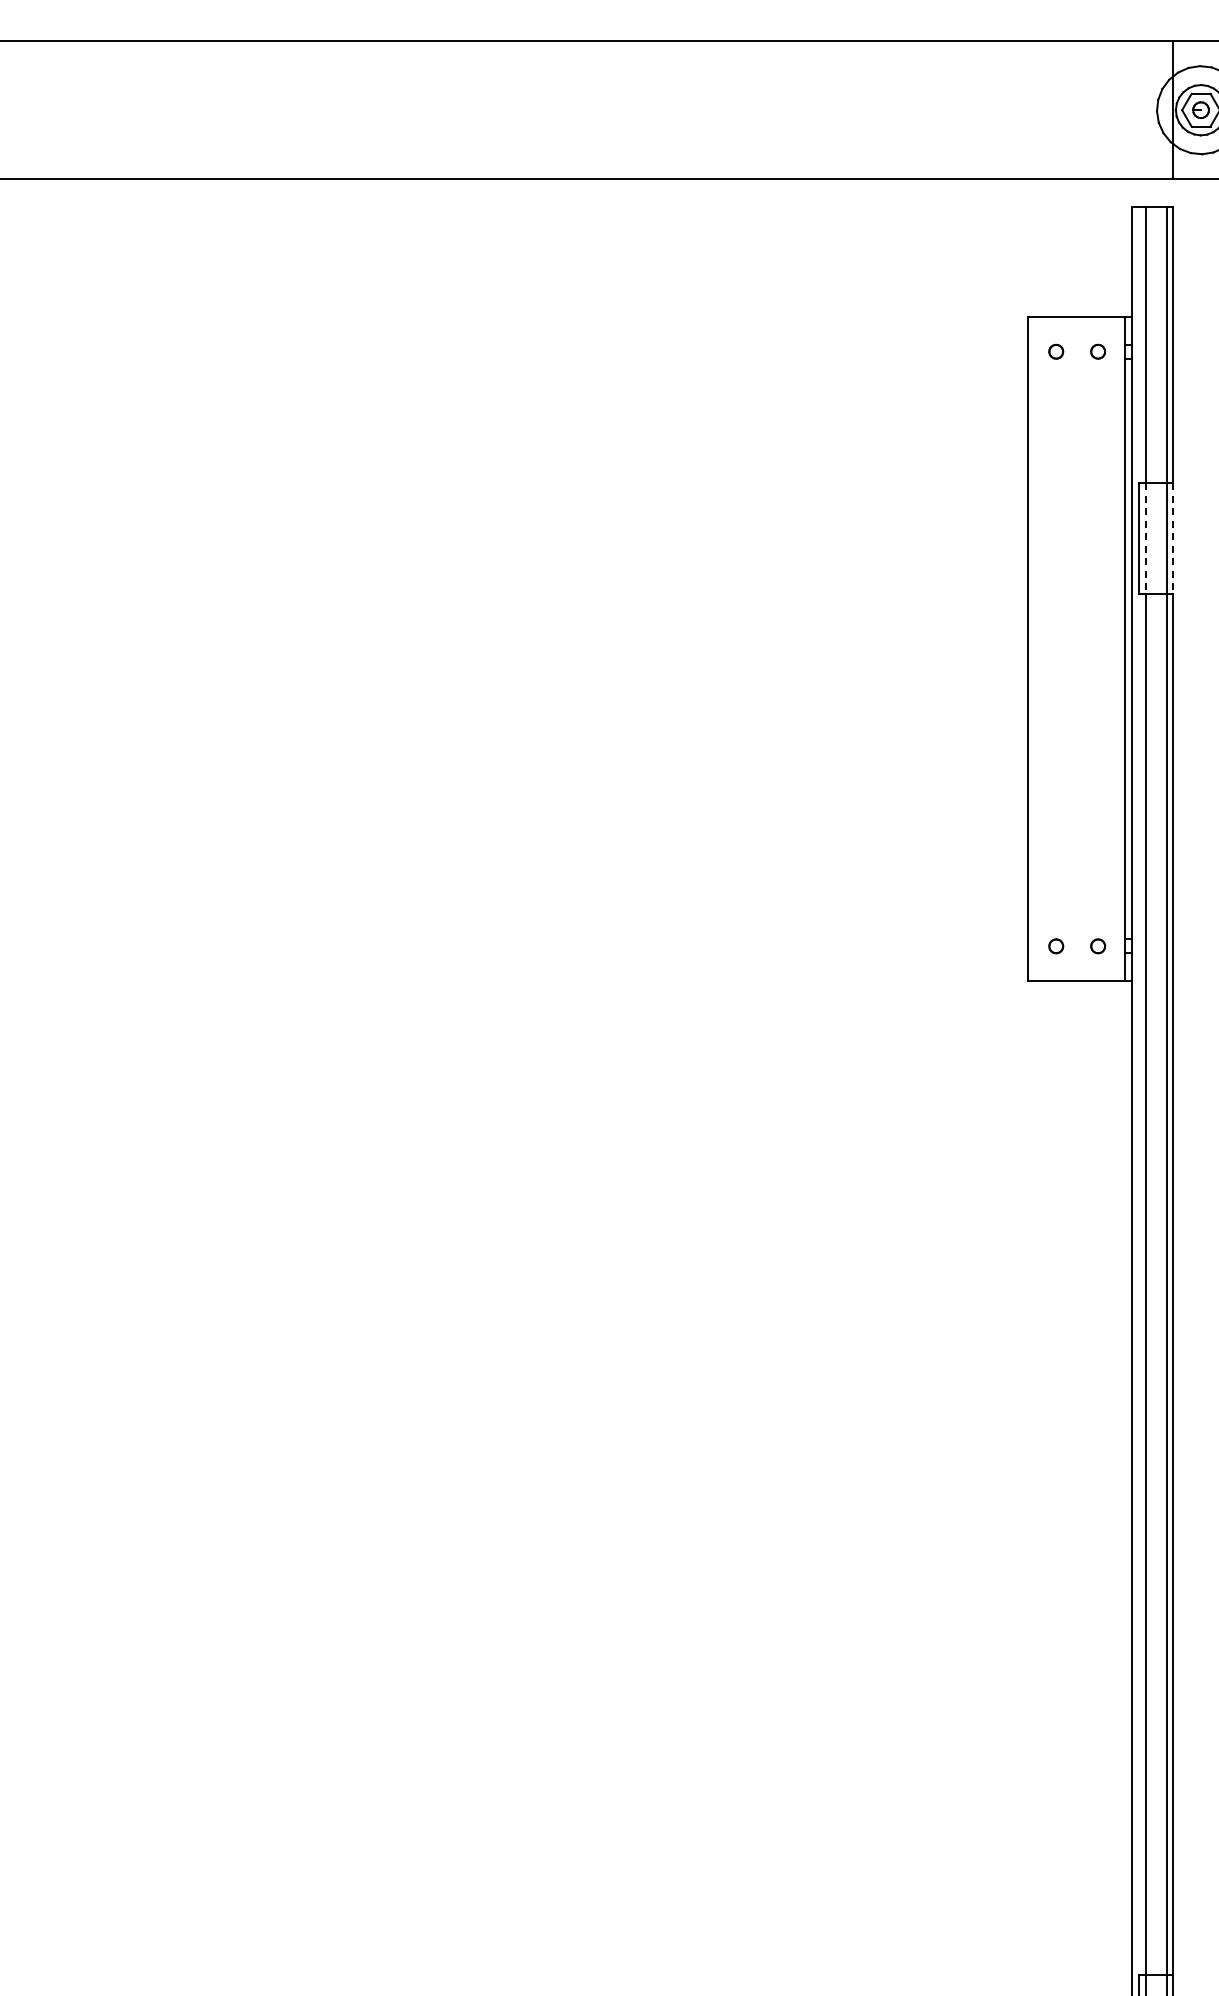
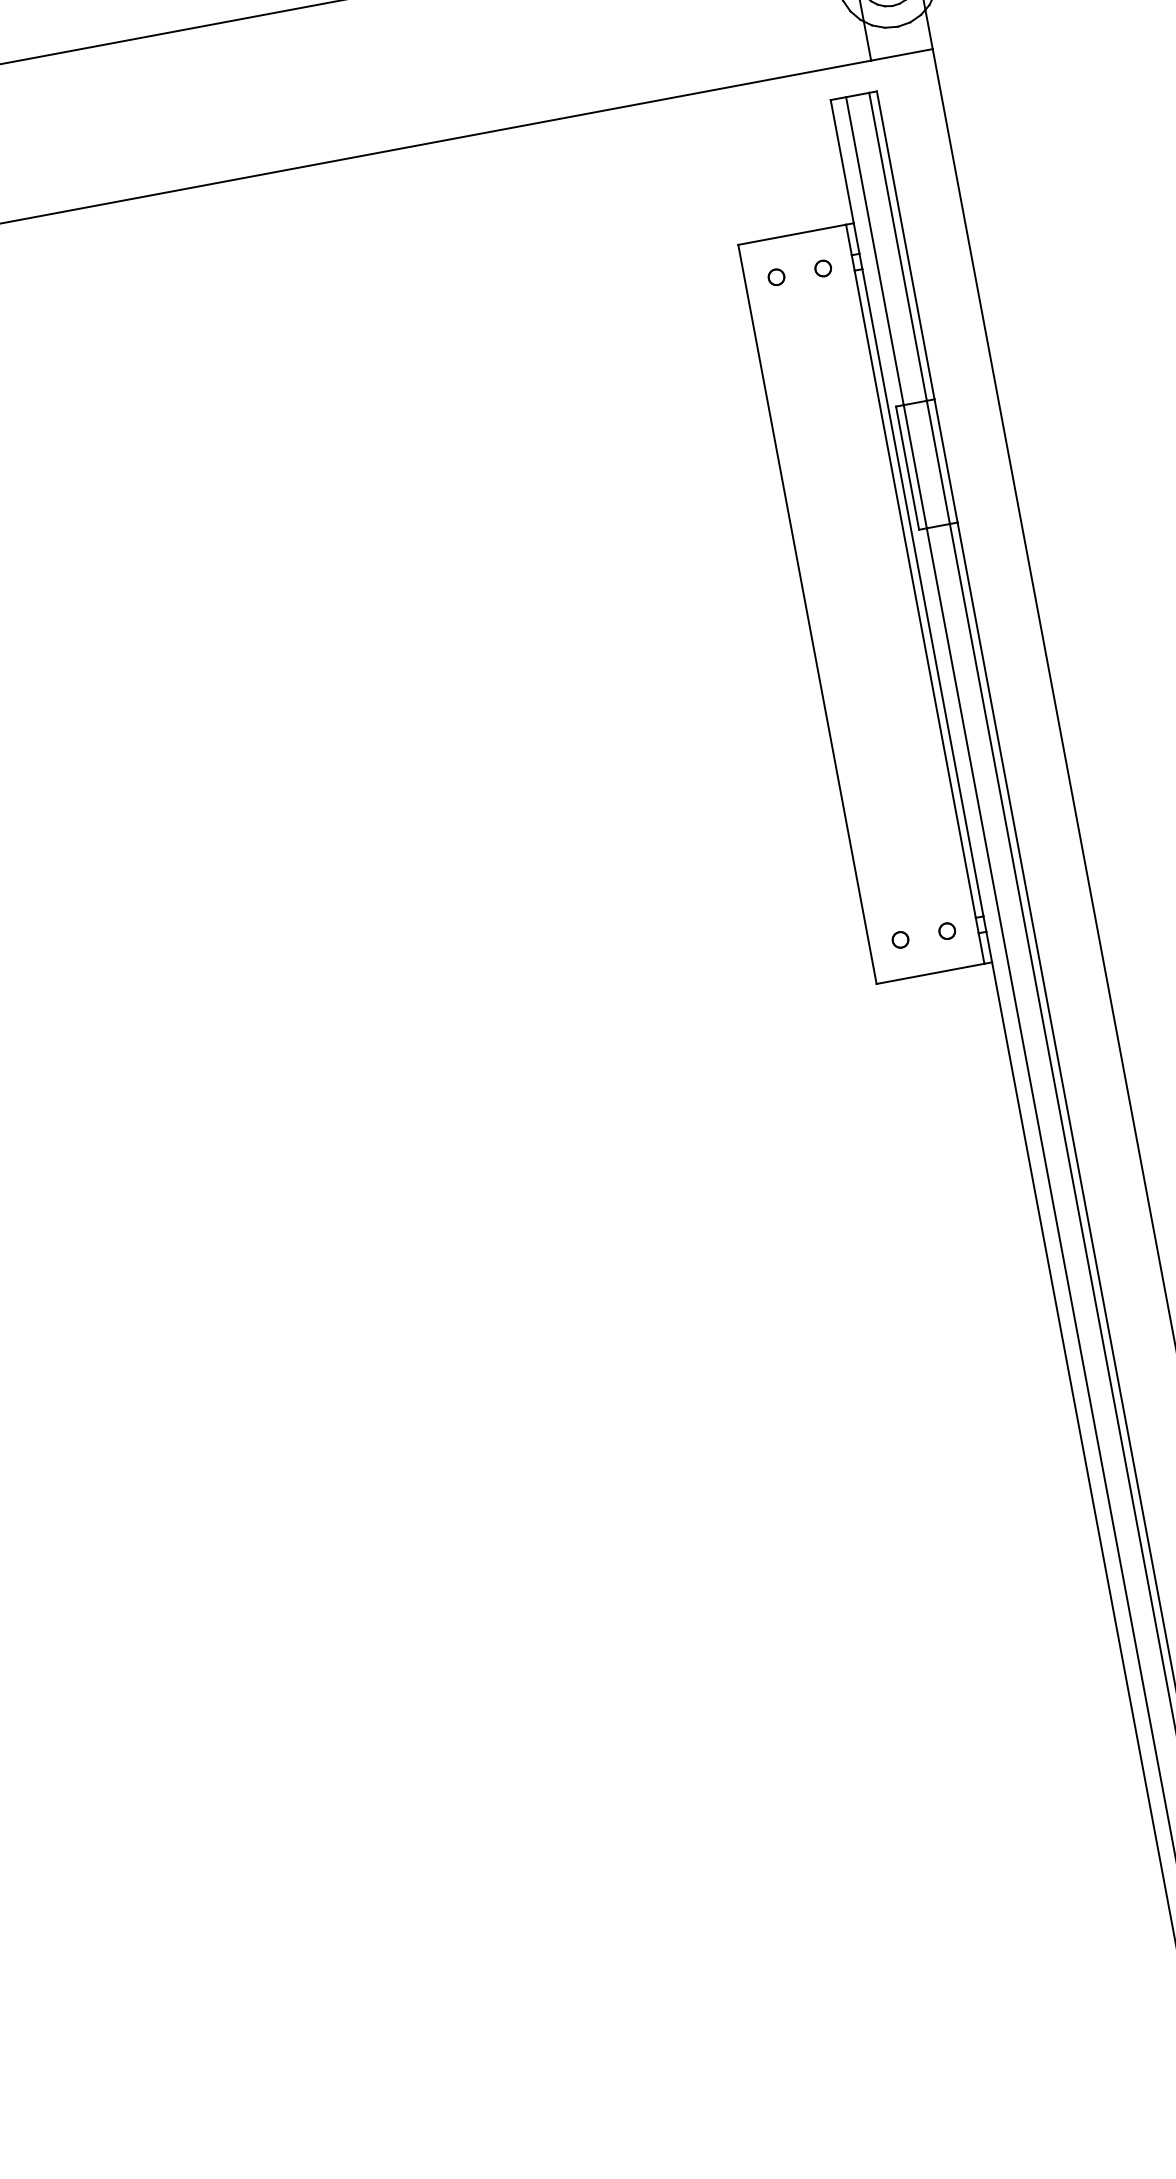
line: (1145, 539) -> (915, 467), dashed -> solid
line: (1173, 539) -> (946, 462), dashed -> solid

